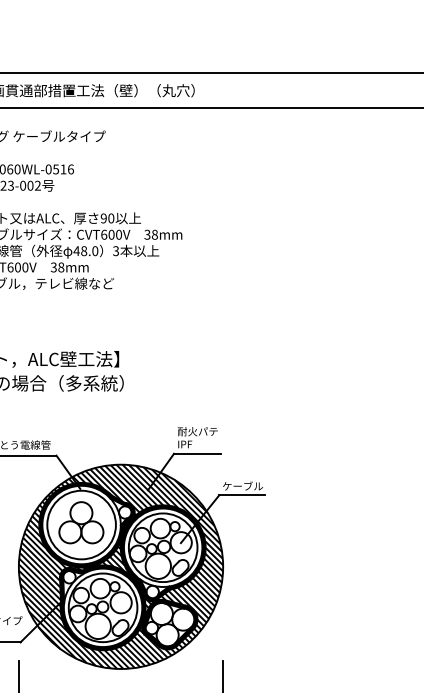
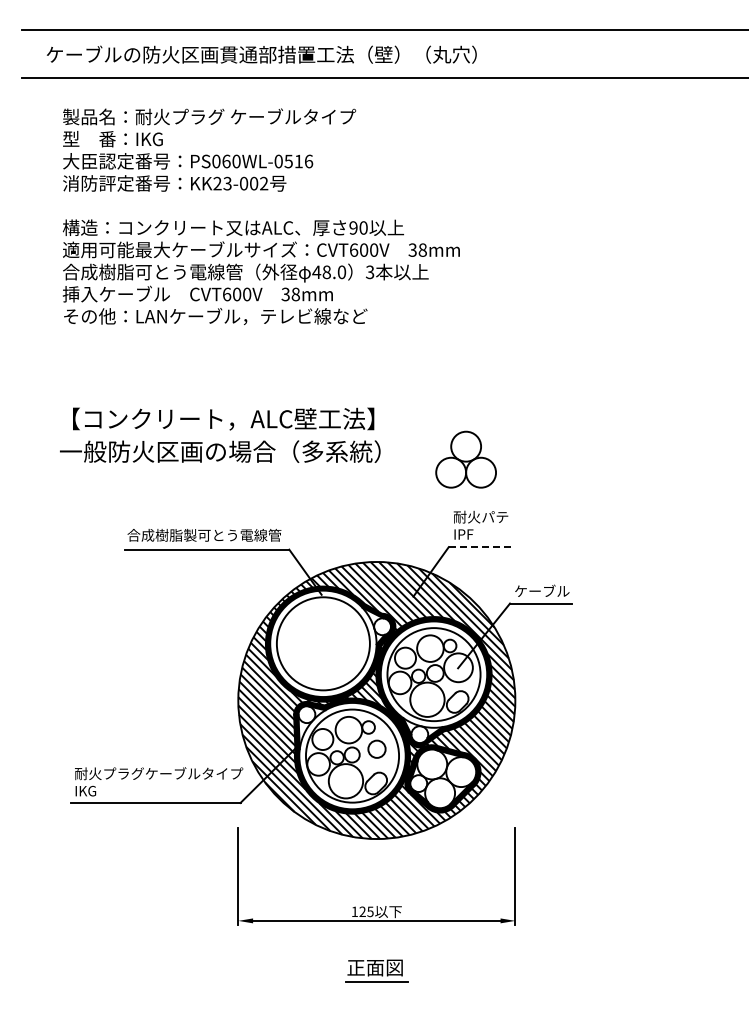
line: (197, 454) -> (480, 547), solid -> dashed
part: (80, 522) -> (465, 459), moved
circle: (120, 602) -> (376, 748), size x0.6

